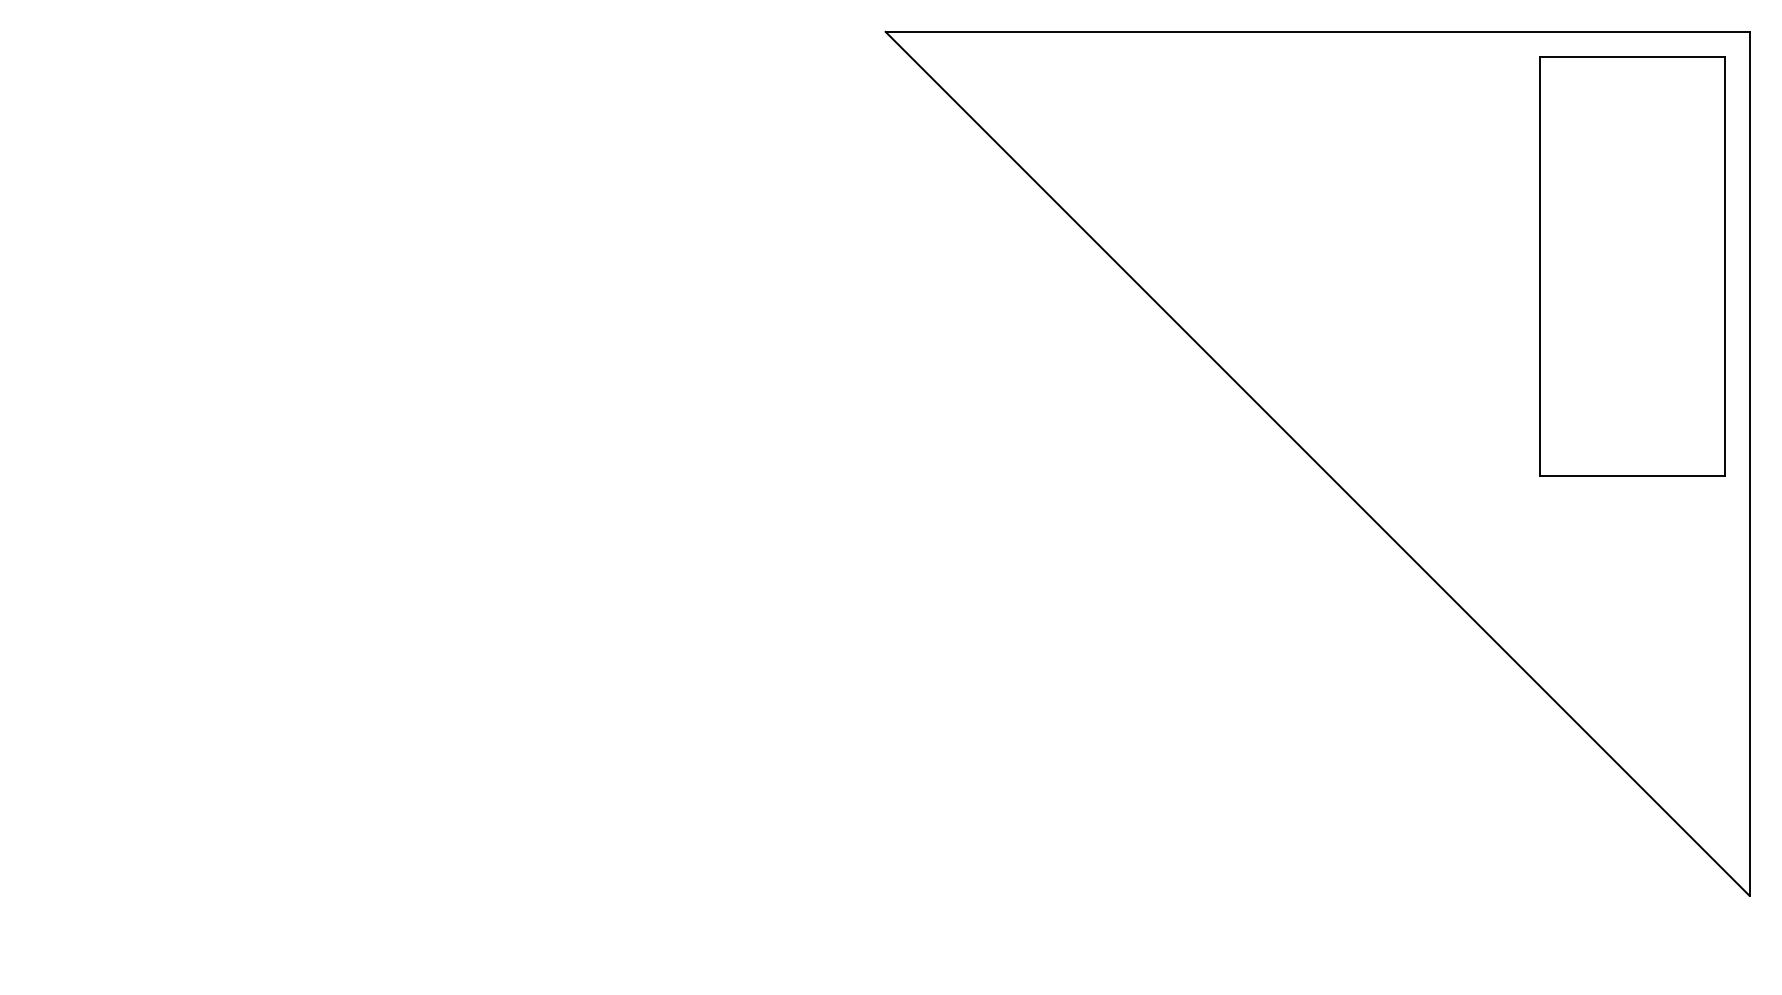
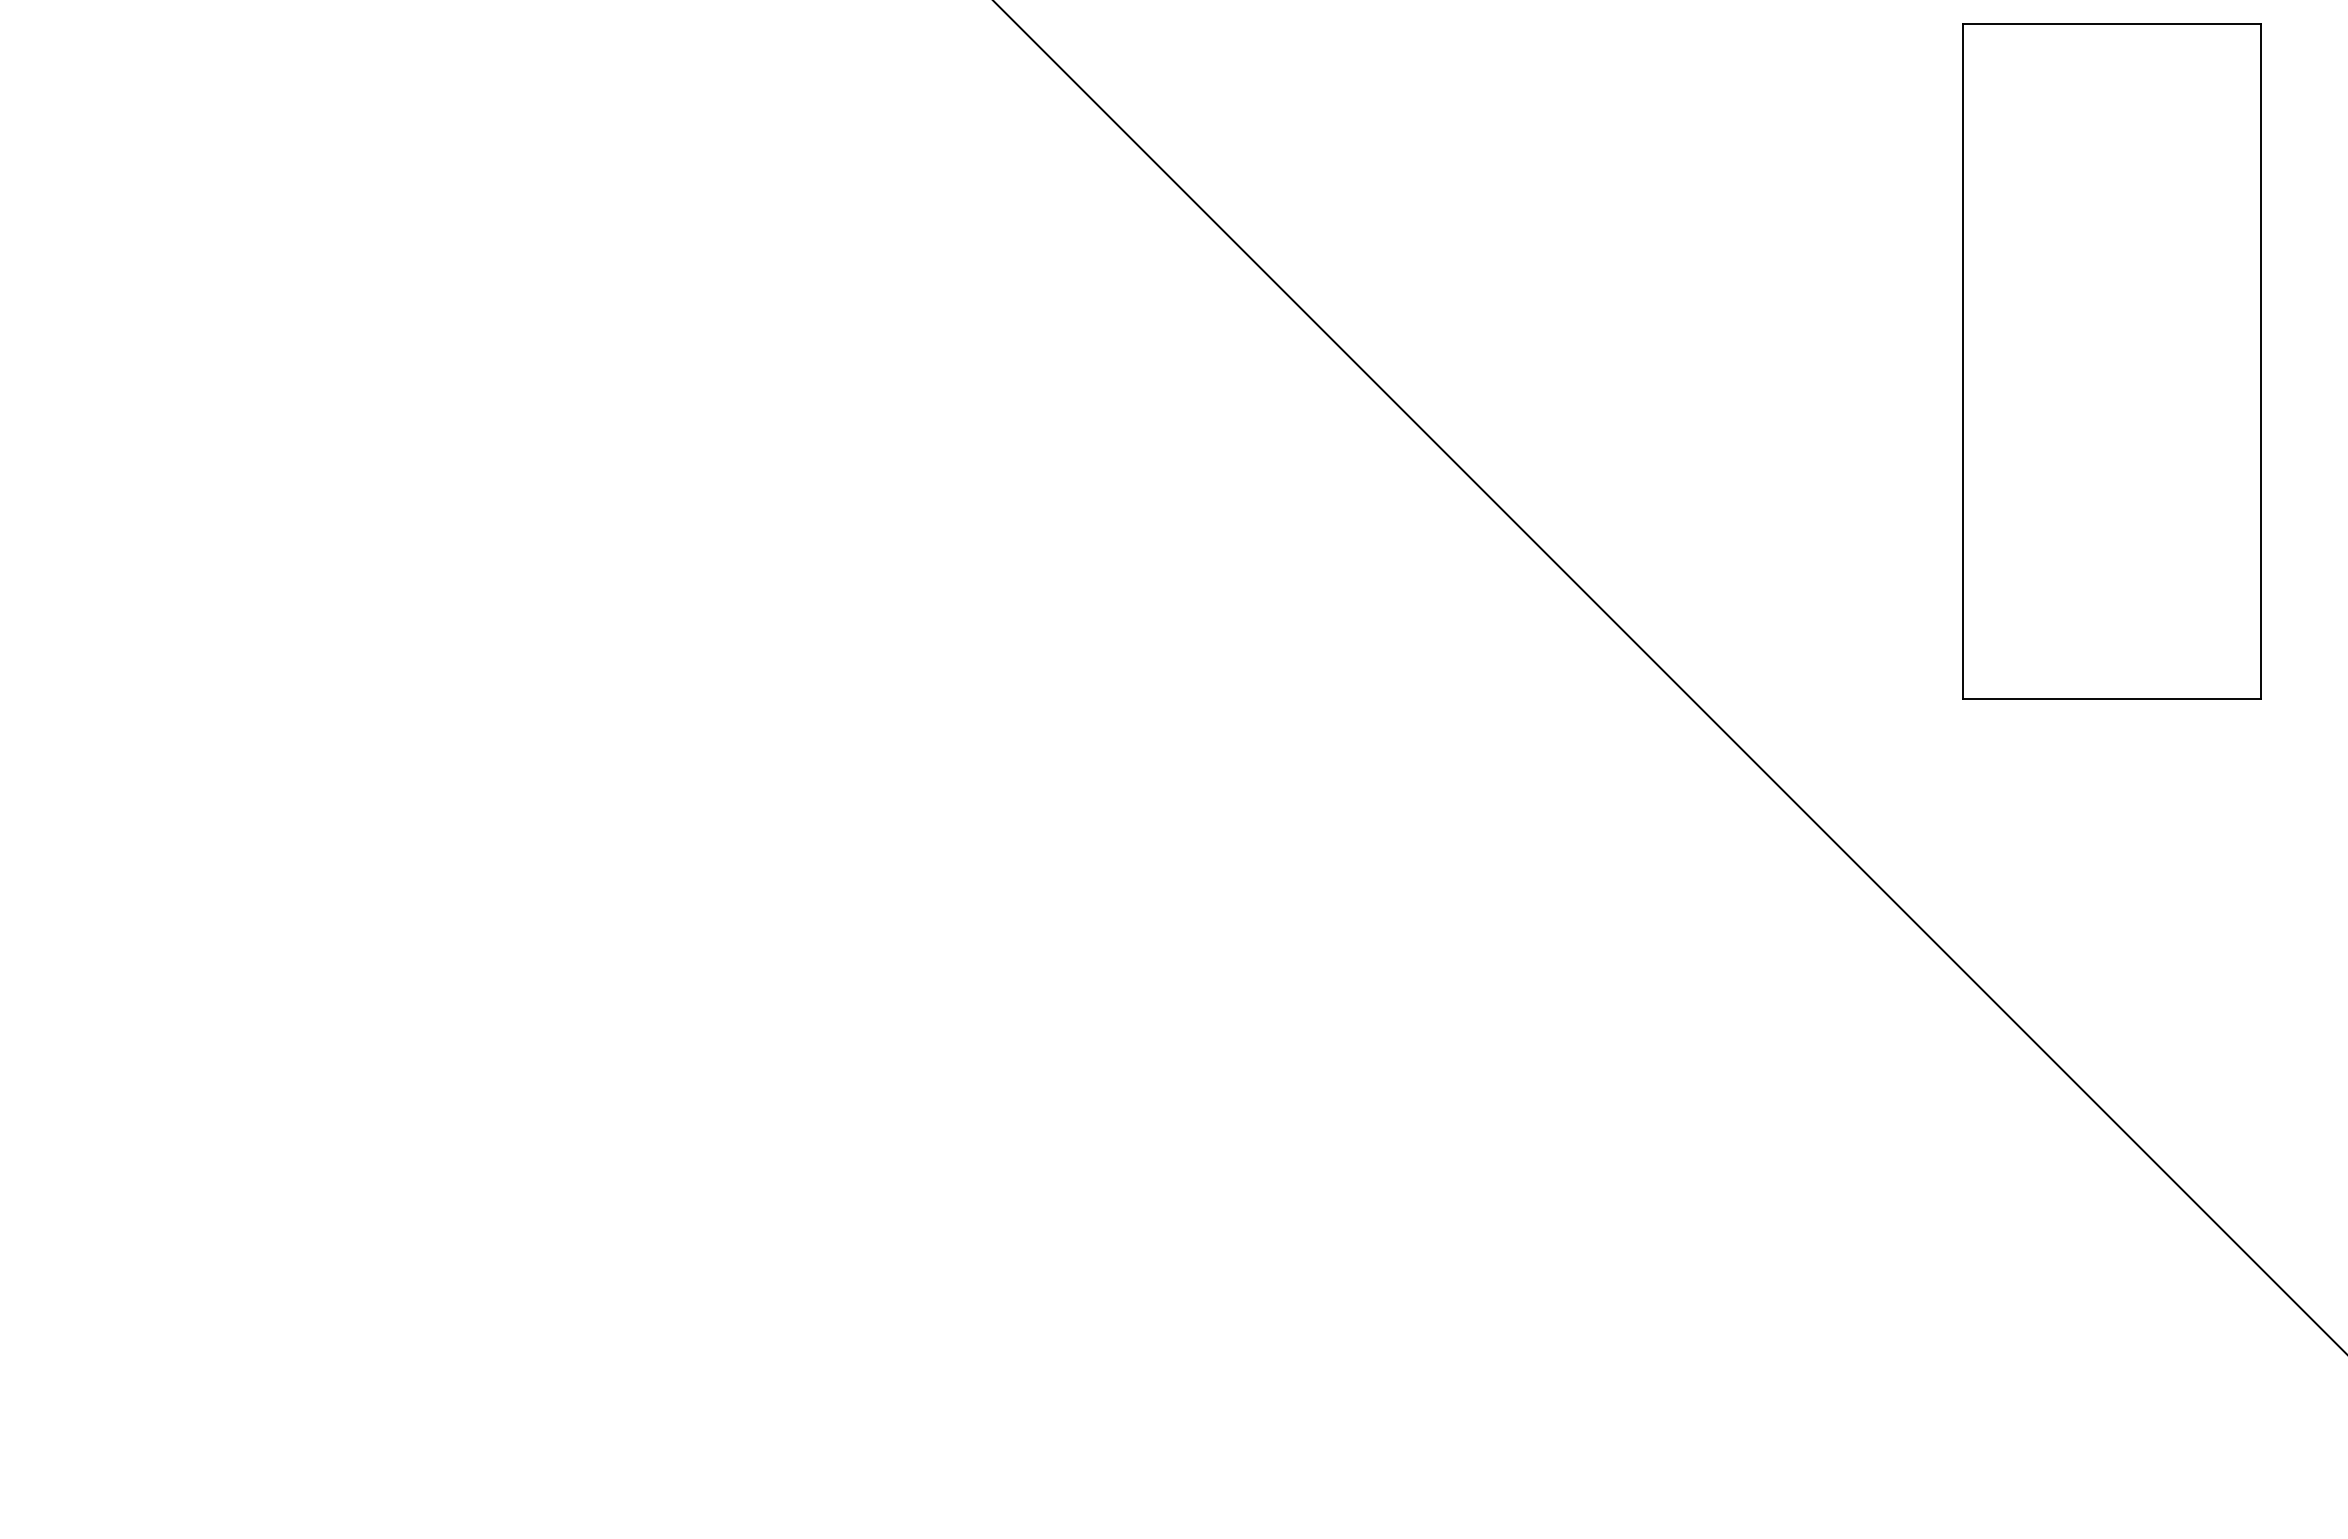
part: (1632, 266) -> (2112, 361), moved

